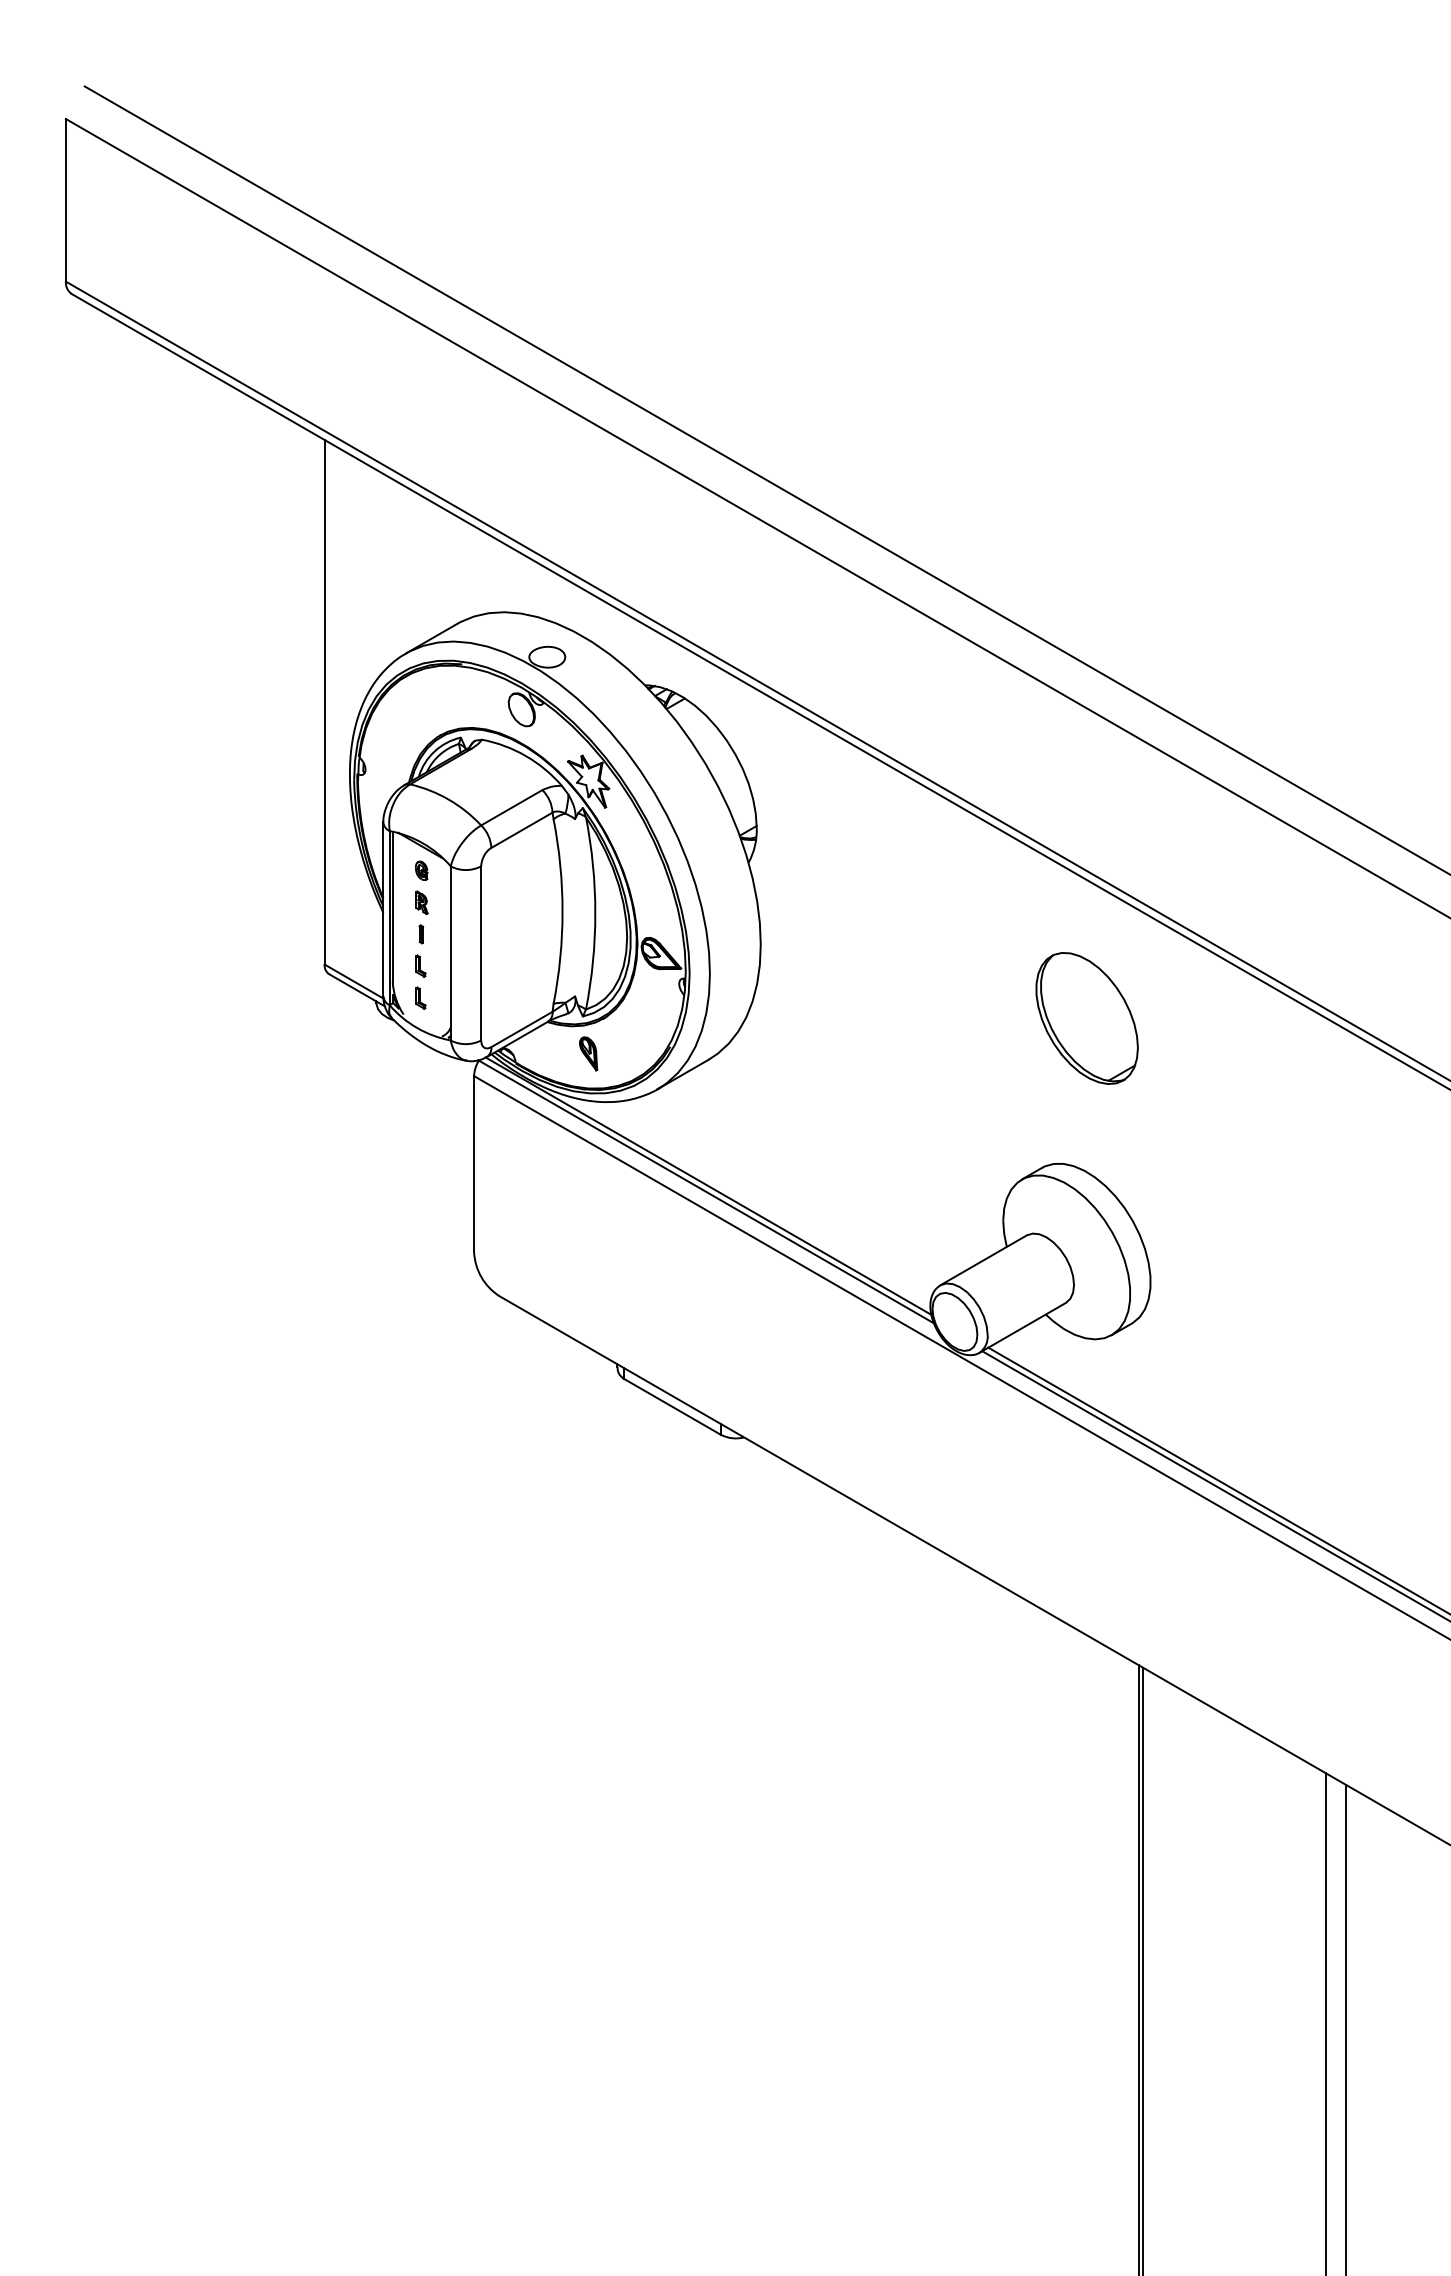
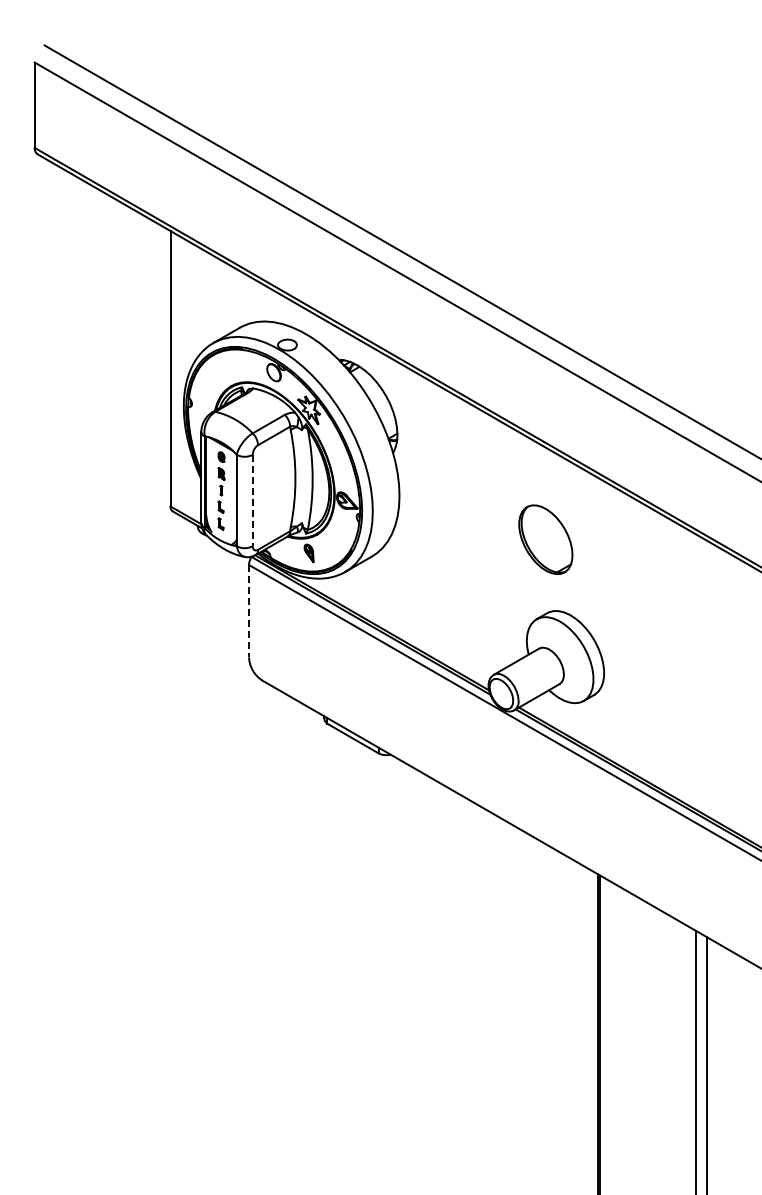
line: (480, 953) -> (252, 500), solid -> dashed
part: (1086, 1017) -> (545, 539), moved
line: (475, 1164) -> (249, 611), solid -> dashed

